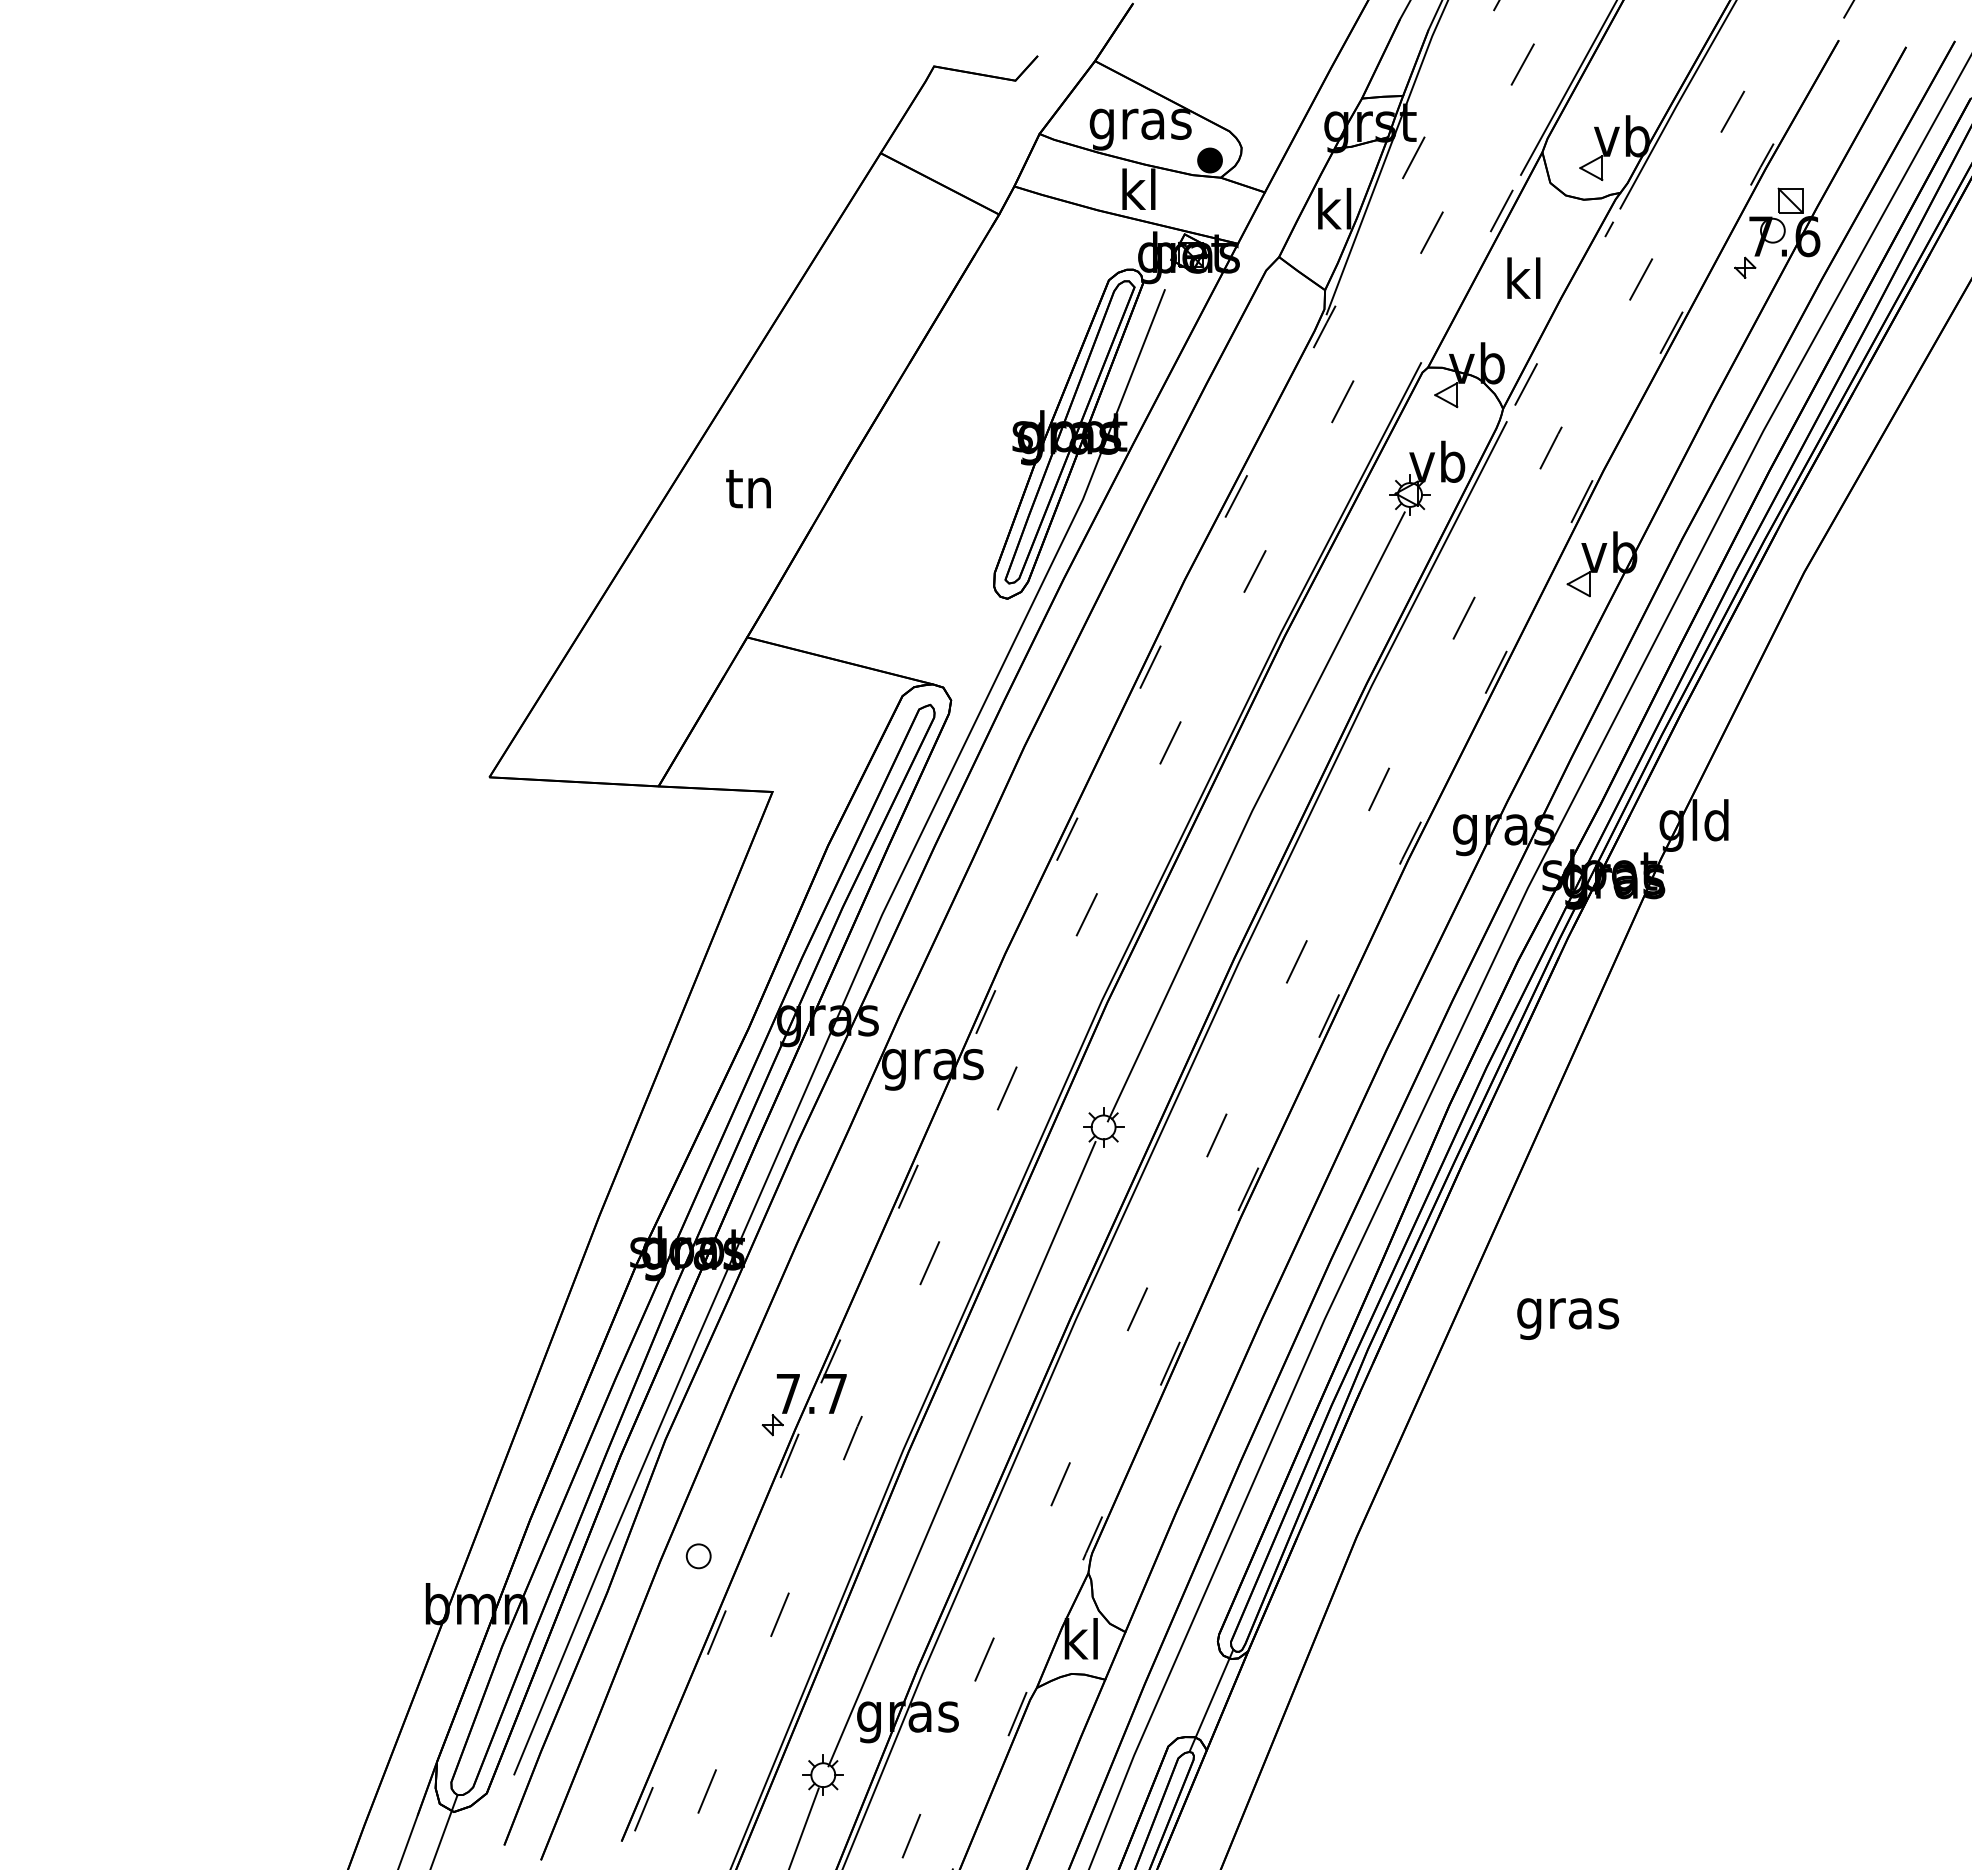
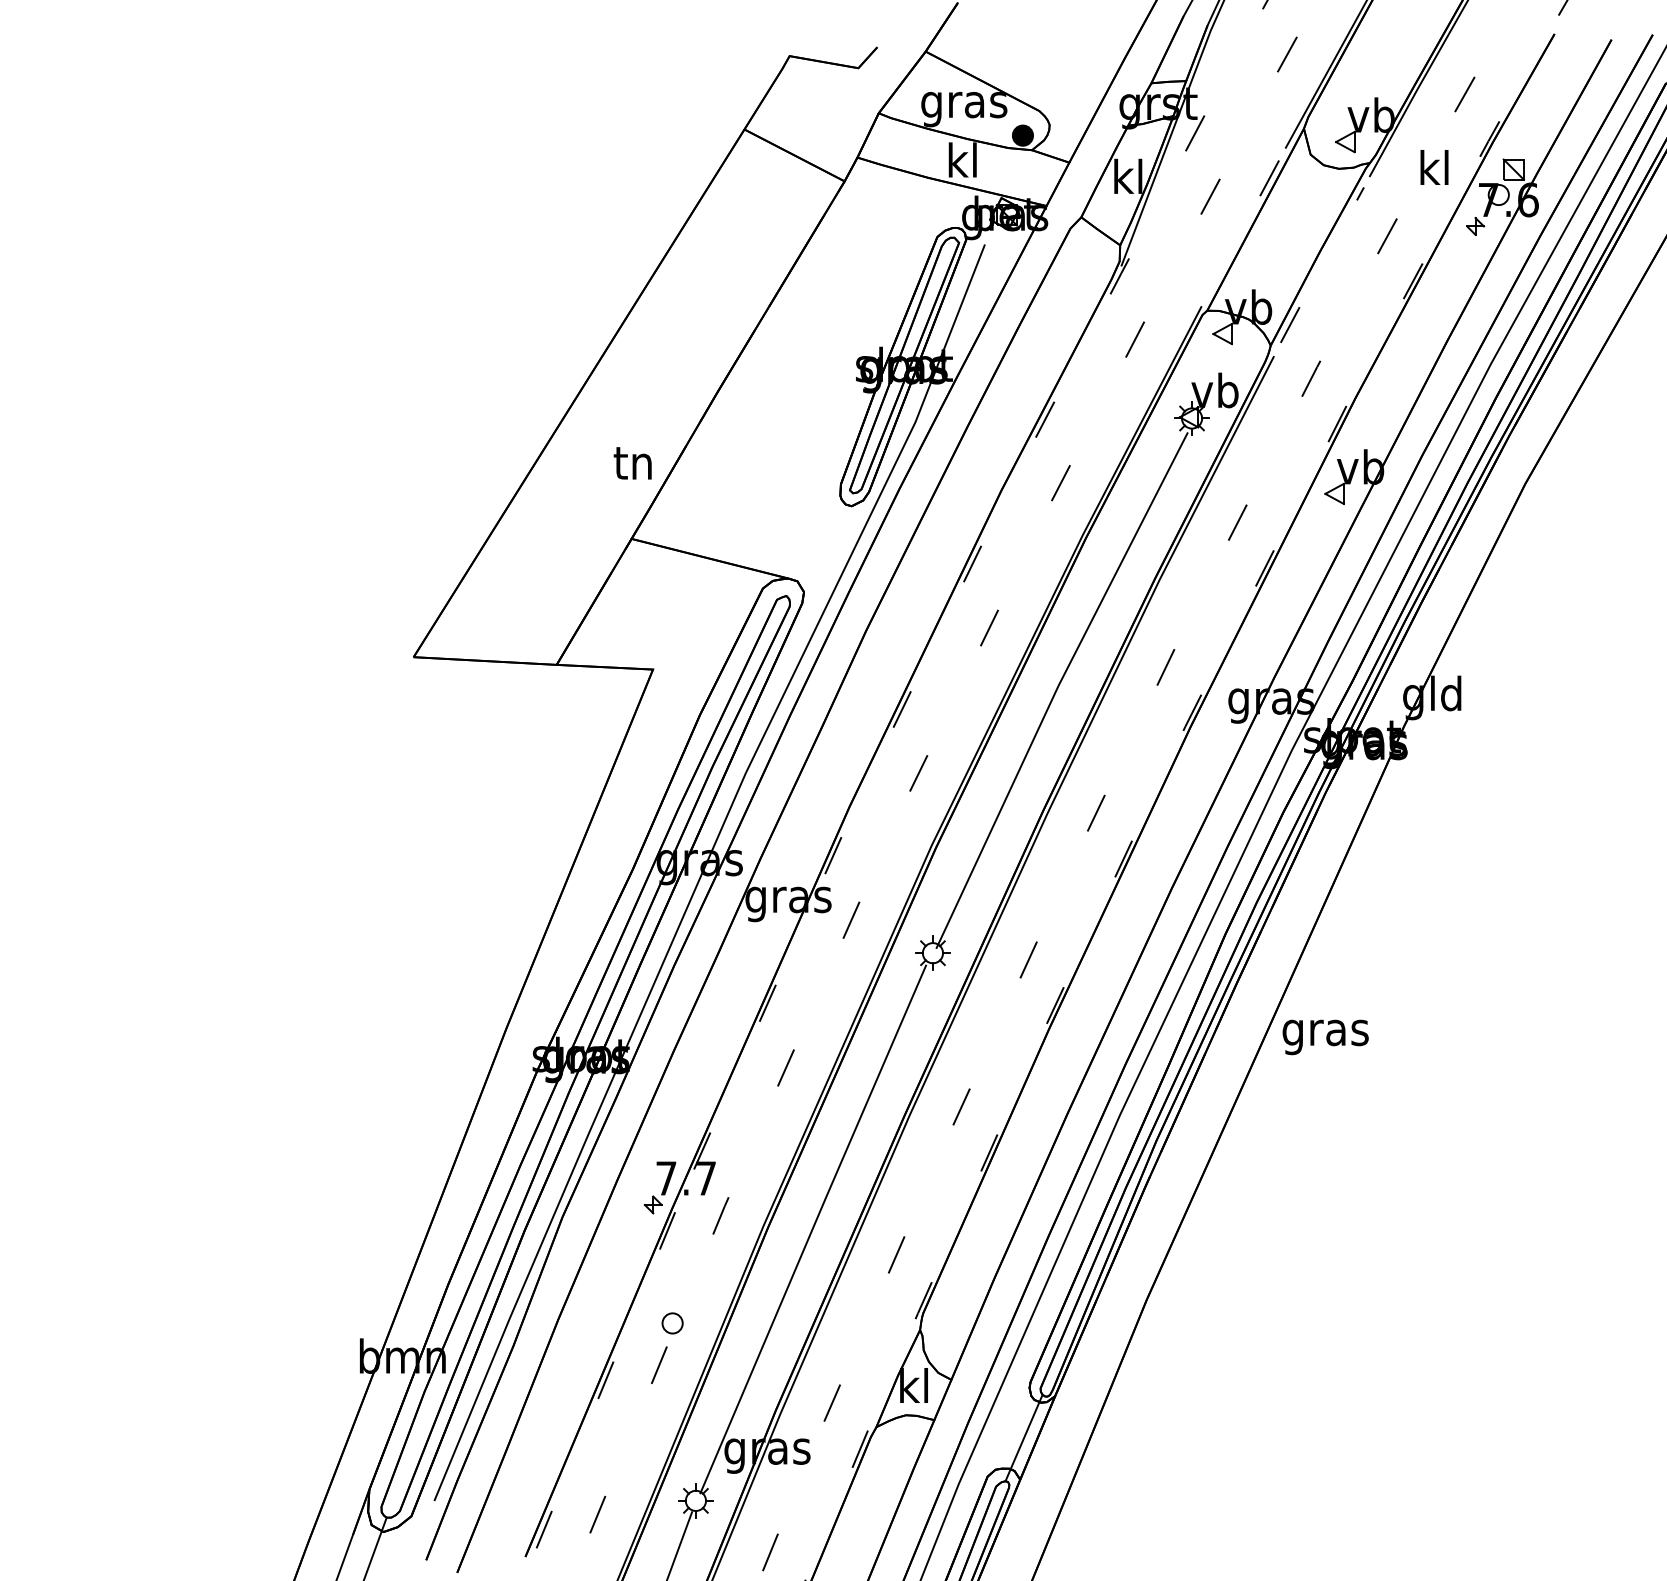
text: (1523, 277) -> (1434, 166), moved
text: (748, 489) -> (632, 463), moved
text: (1568, 1318) -> (1326, 1036), moved
part: (698, 1556) -> (672, 1323), moved

